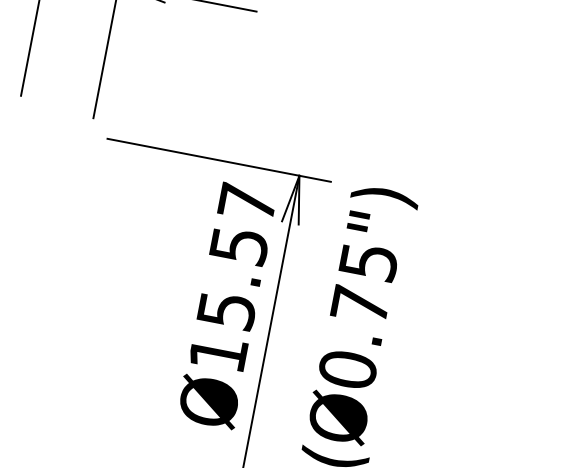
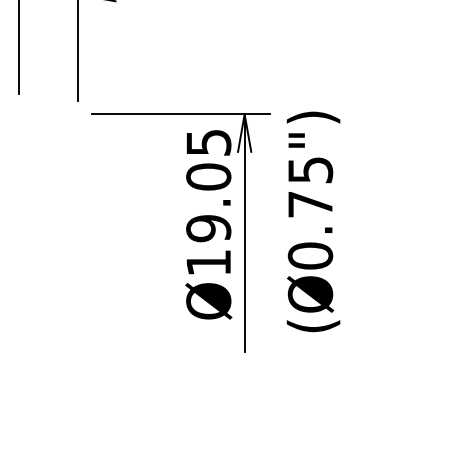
text: (236, 257) -> (208, 186), Ø15.57 -> Ø19.05

